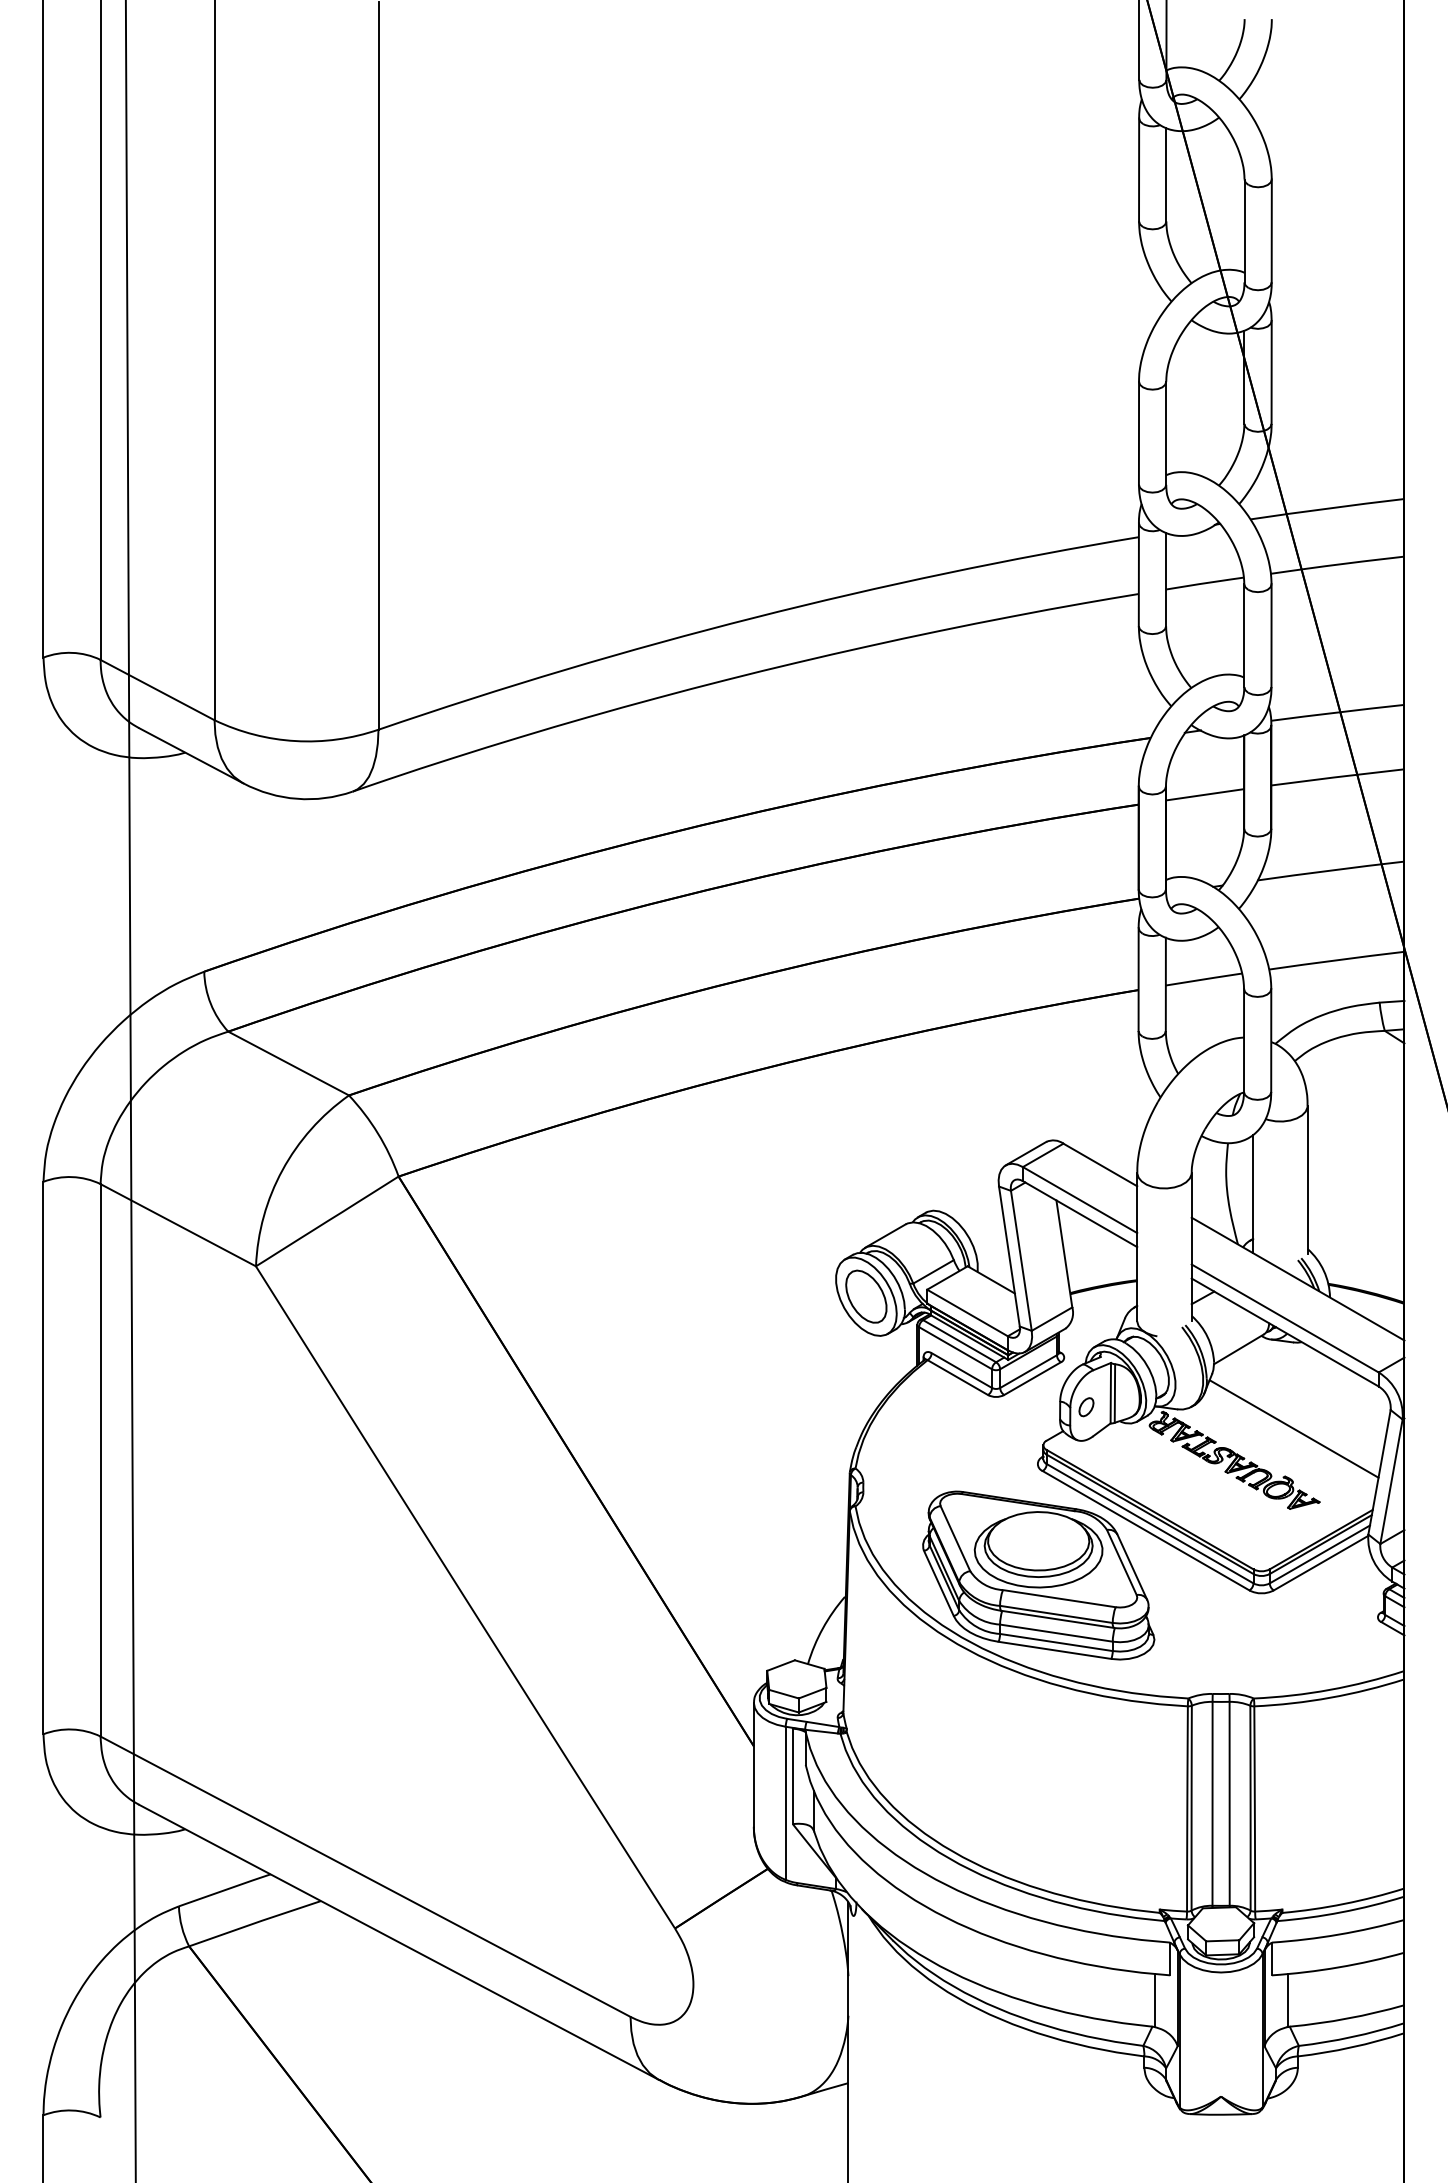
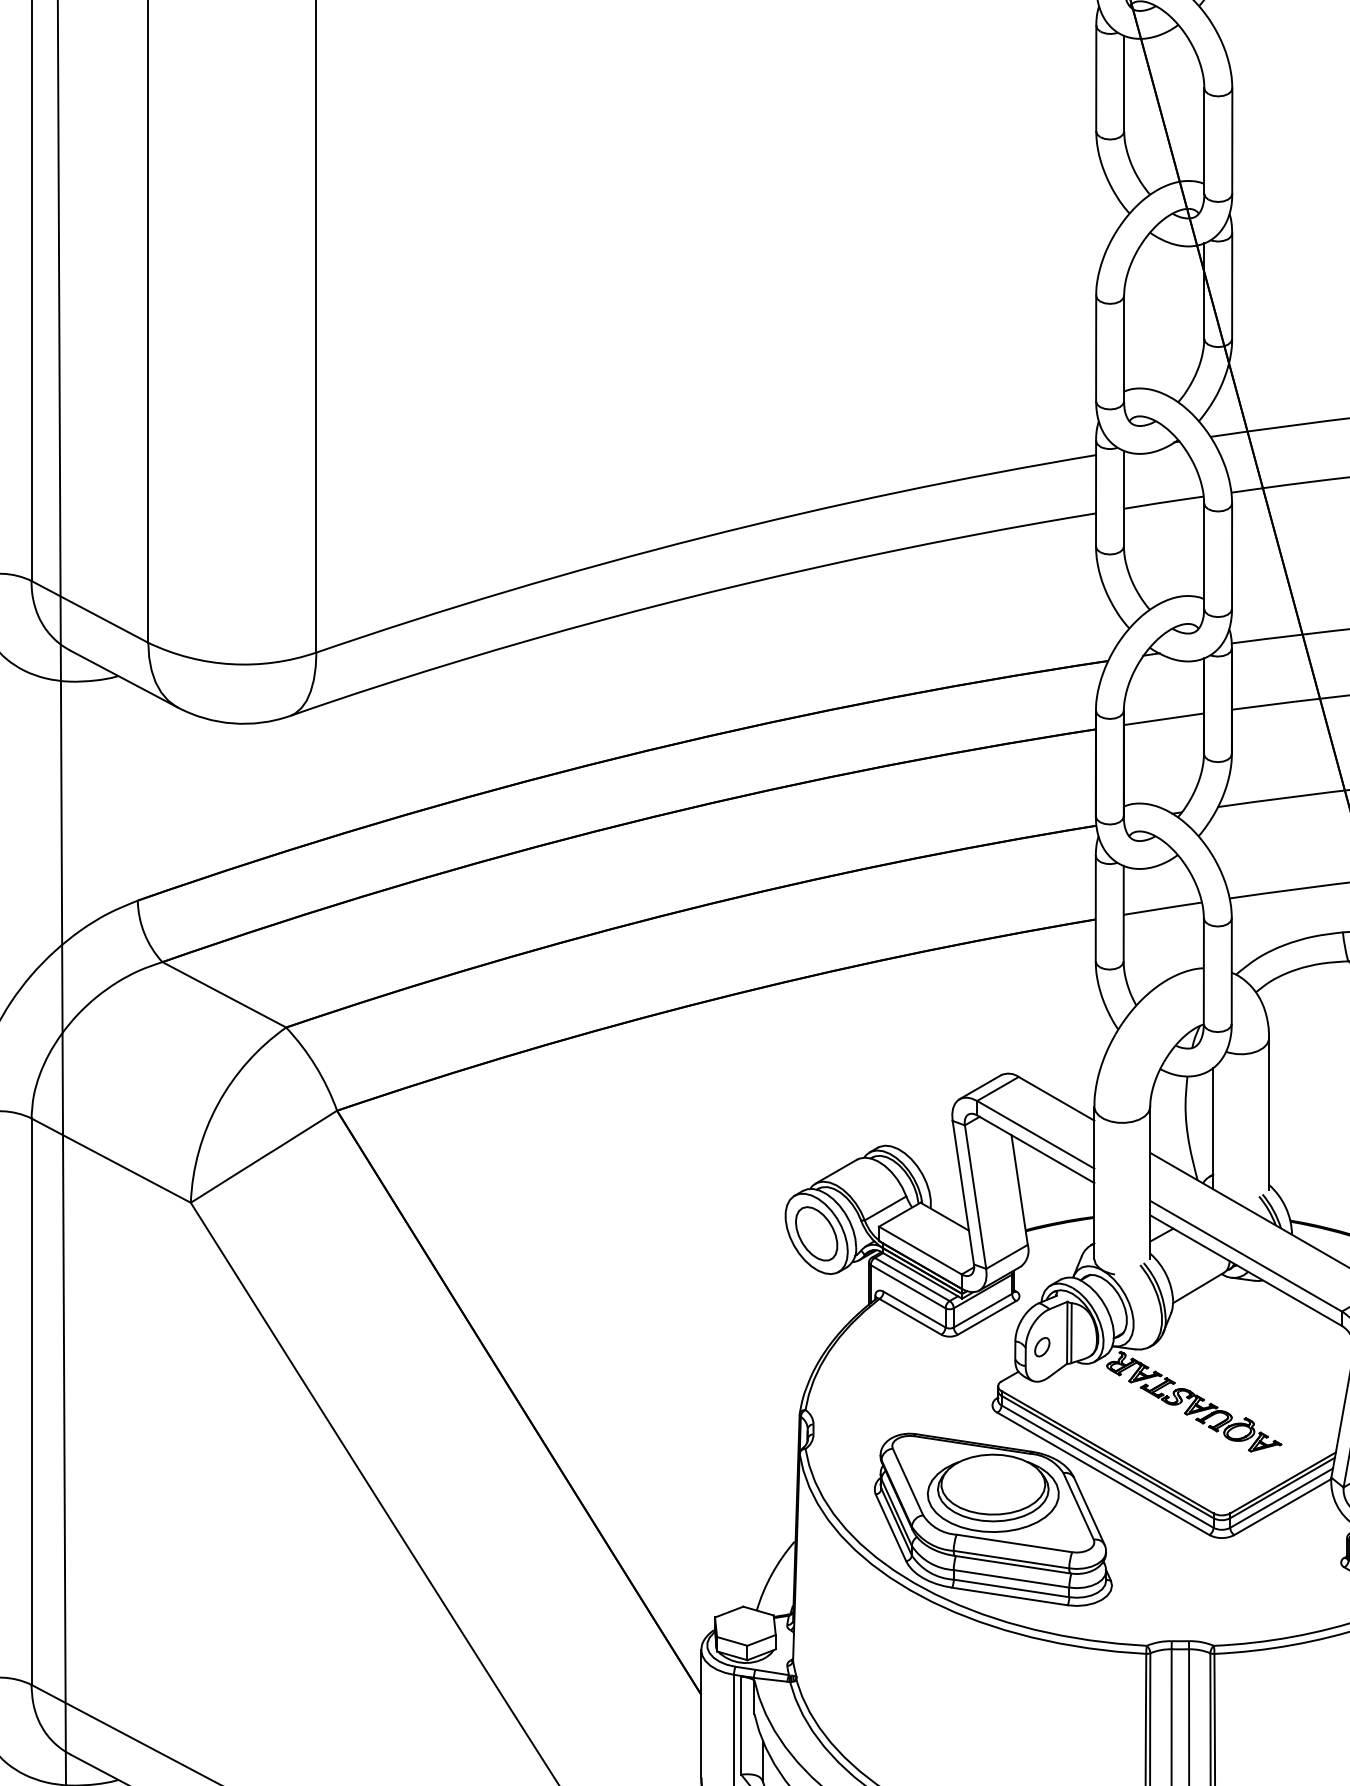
line: (1293, 1428) -> (1254, 1369), removed

